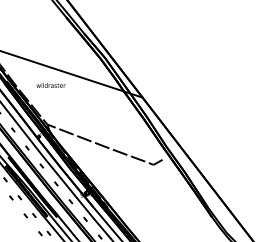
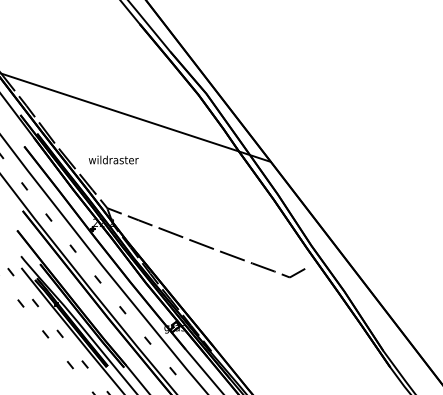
text: (50, 85) -> (112, 160), moved

